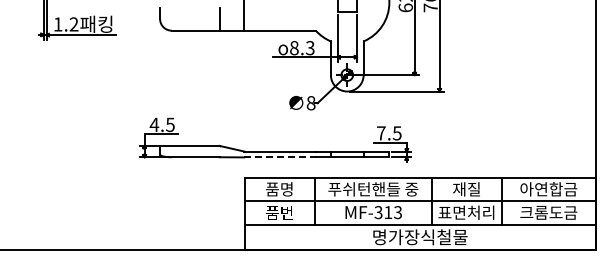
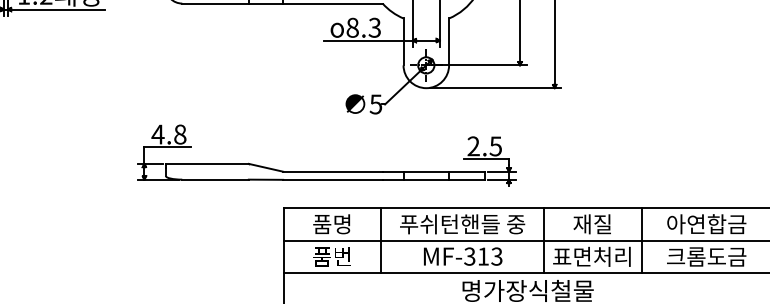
text: (310, 103) -> (375, 104), 8 -> 5
text: (170, 124) -> (180, 134), 4.5 -> 4.8
text: (381, 133) -> (473, 146), 7.5 -> 2.5
line: (280, 157) -> (333, 179), dashed -> solid

